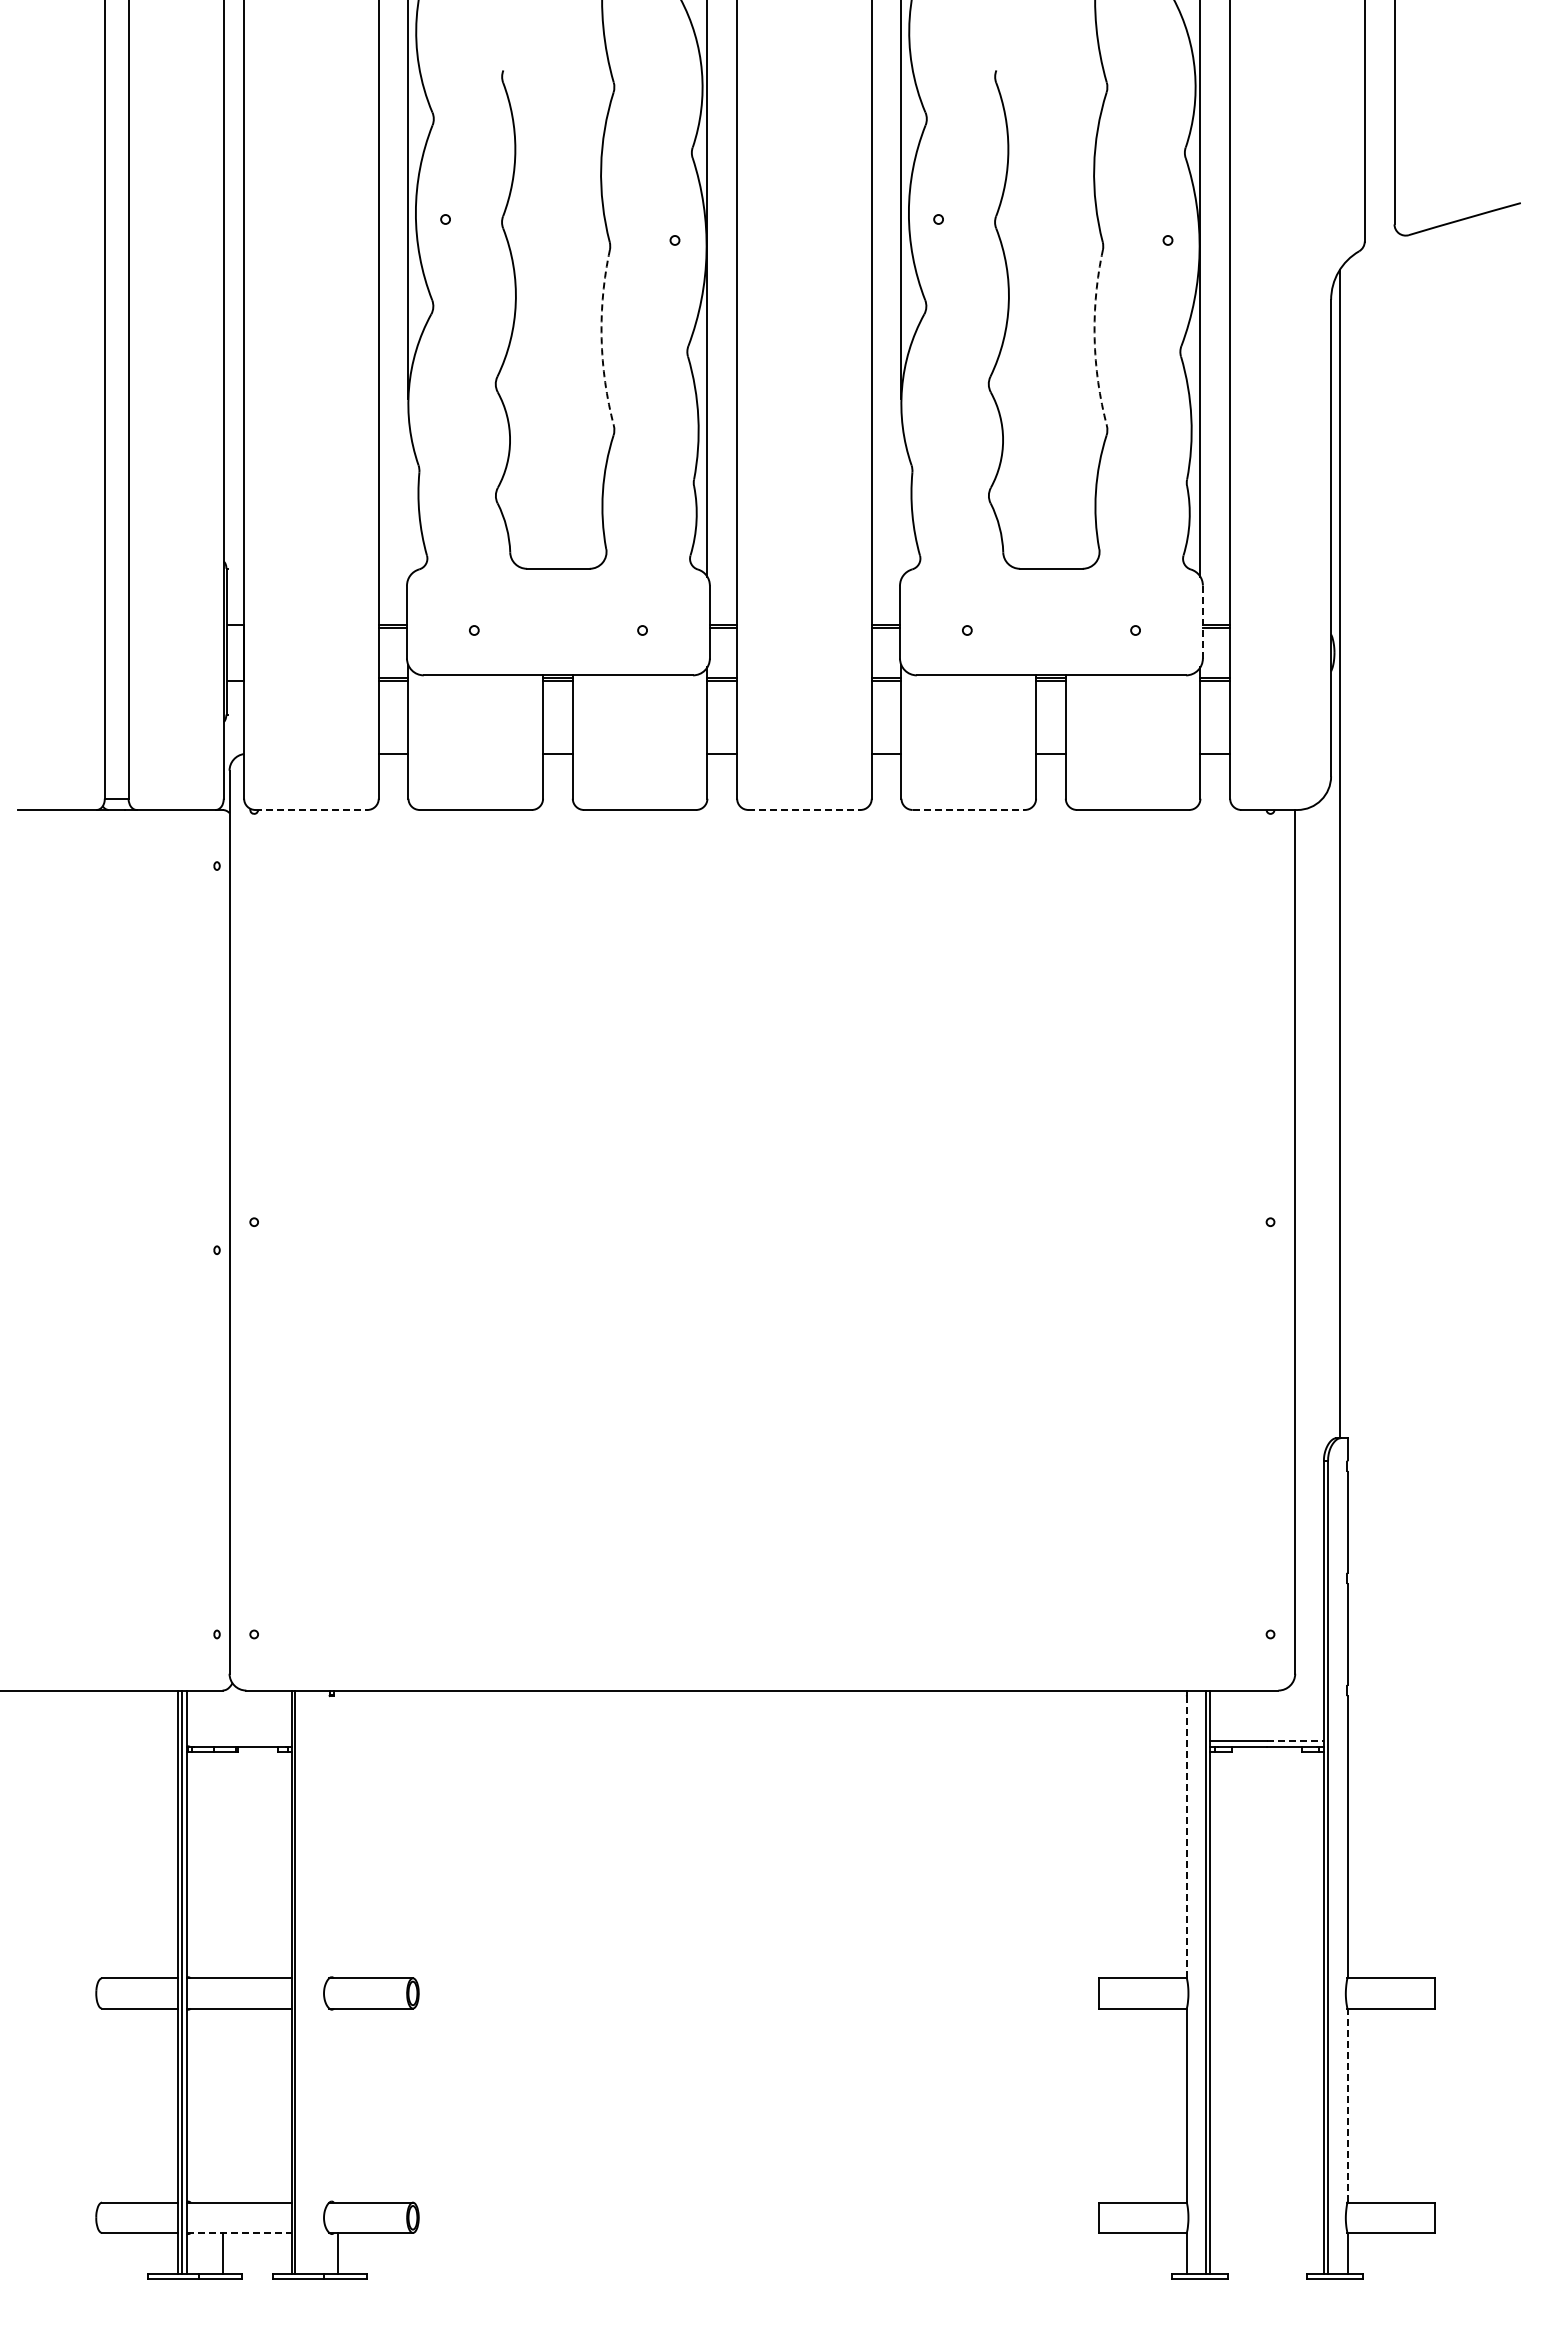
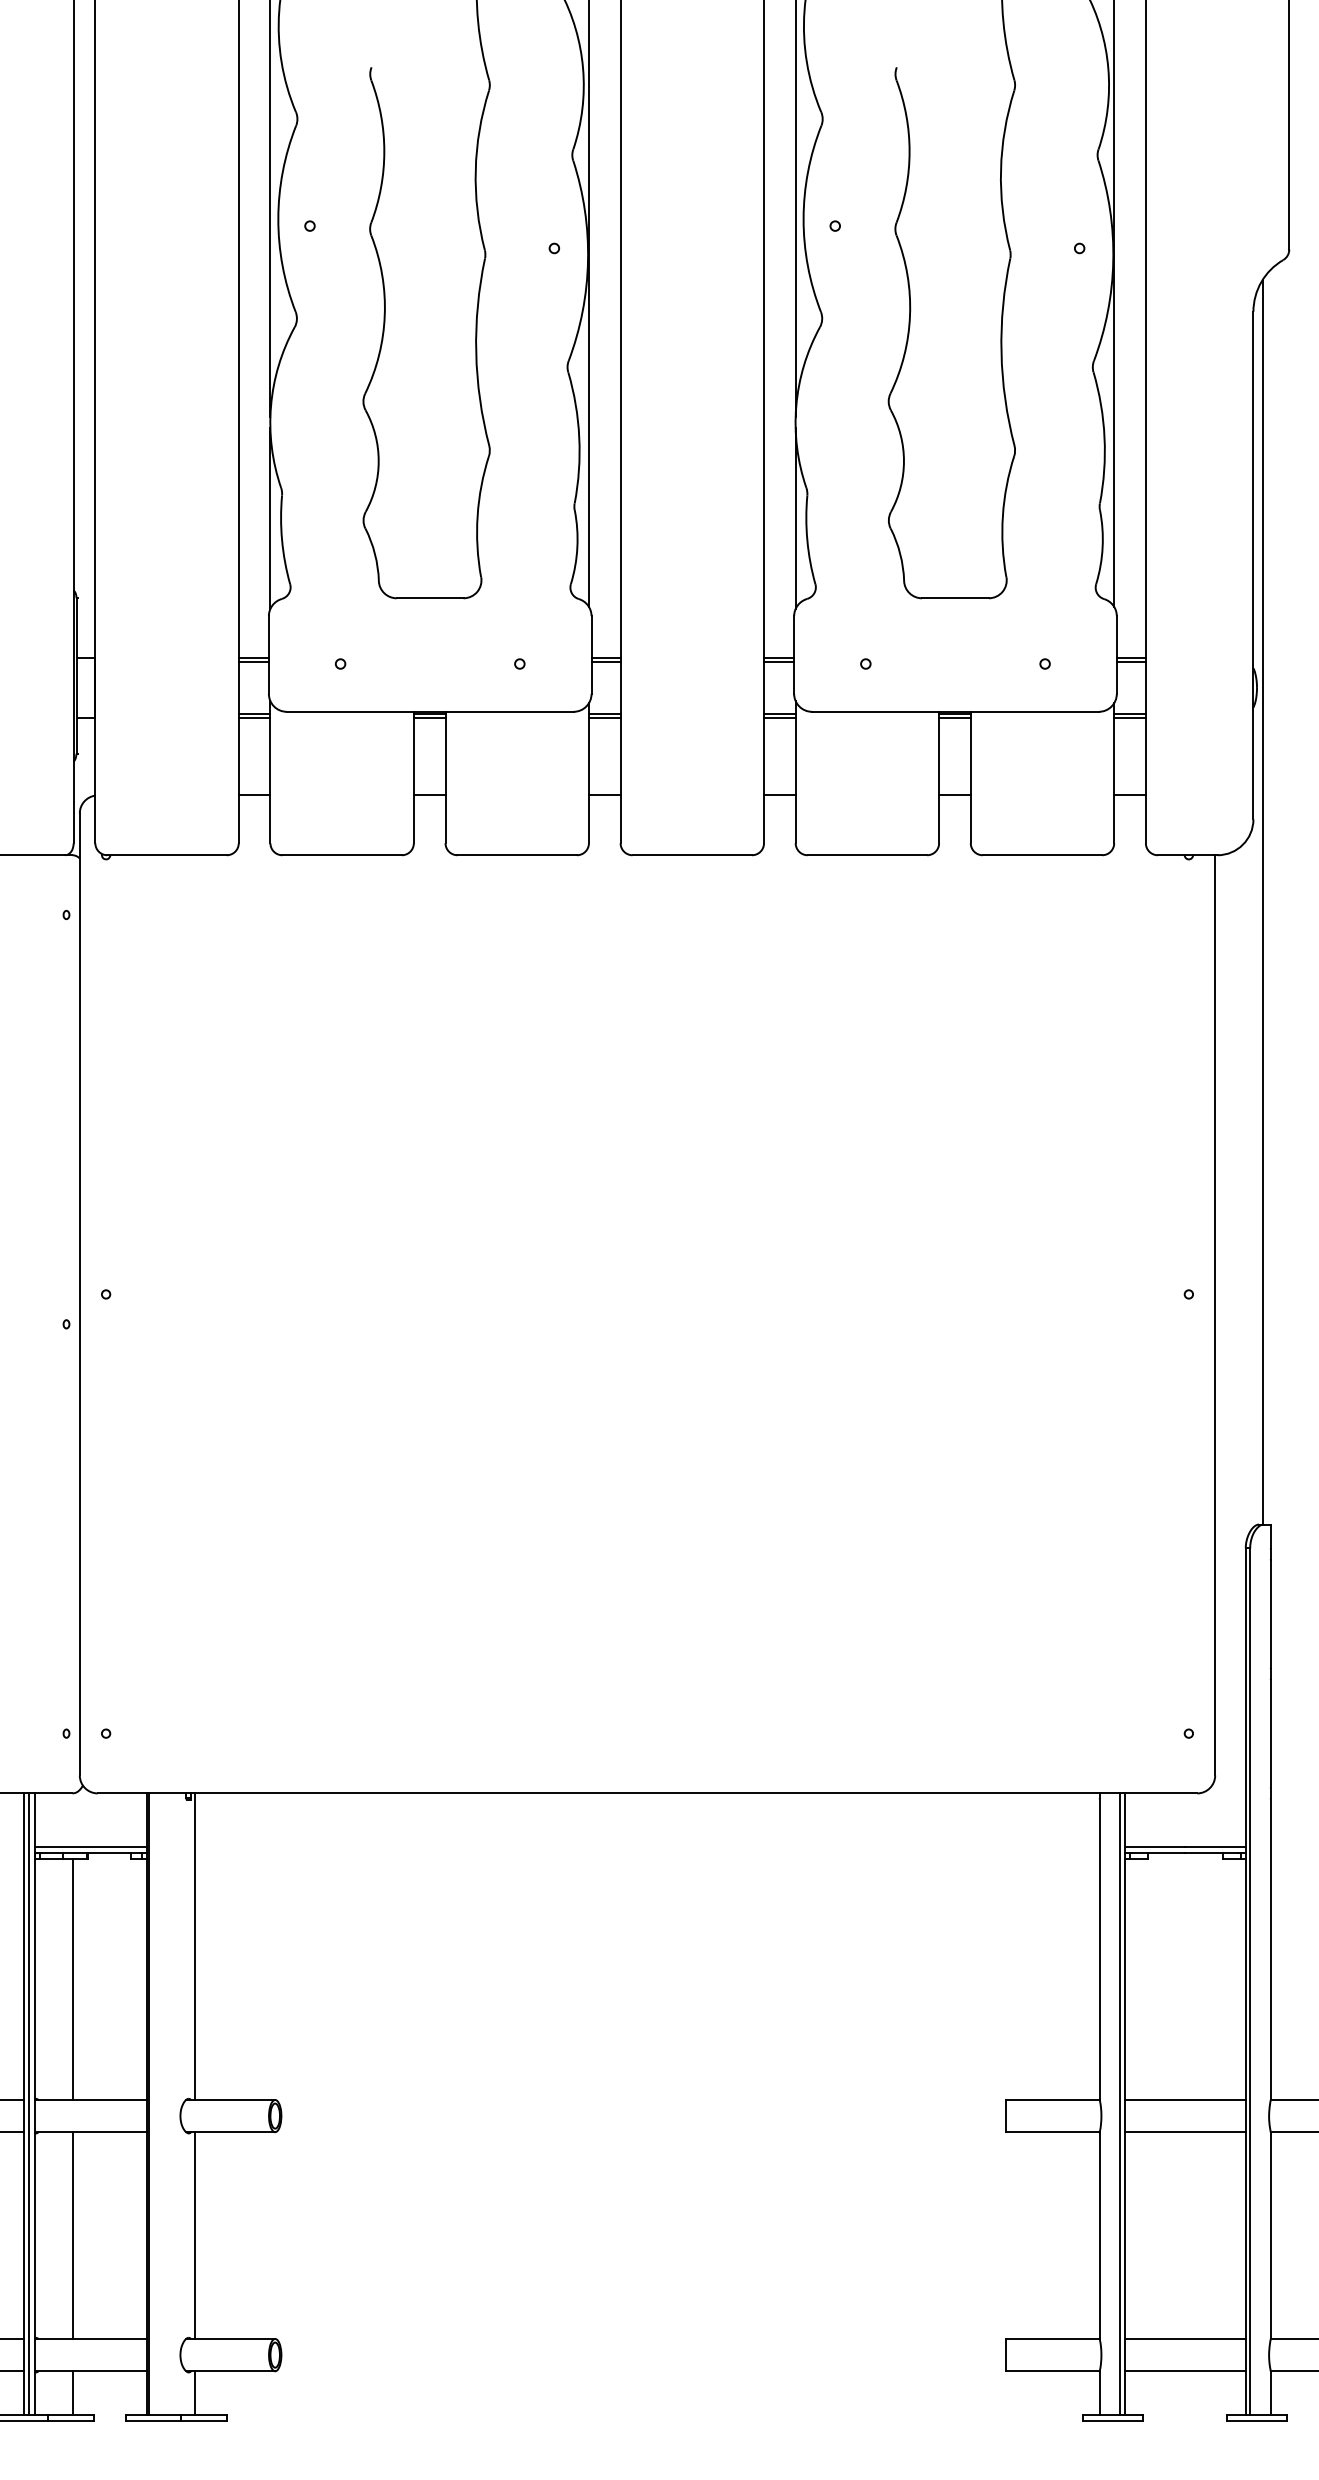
arc: (601, 338) -> (476, 352), dashed -> solid
arc: (1094, 338) -> (1001, 352), dashed -> solid
line: (408, 493) -> (270, 518), added
line: (901, 493) -> (795, 518), added
line: (1202, 621) -> (1116, 654), dashed -> solid
line: (311, 809) -> (167, 854), dashed -> solid
line: (804, 809) -> (692, 854), dashed -> solid
line: (969, 809) -> (868, 854), dashed -> solid
line: (239, 1741) -> (90, 1847), added
line: (1296, 1741) -> (1216, 1847), dashed -> solid
line: (337, 1834) -> (194, 1946), added
line: (1186, 1837) -> (1099, 1949), dashed -> solid
line: (222, 1865) -> (72, 1979), added
line: (1266, 1978) -> (1184, 2100), added
line: (1266, 2008) -> (1184, 2132), added
line: (222, 2105) -> (72, 2235), added
line: (337, 2105) -> (194, 2235), added
line: (1347, 2105) -> (1270, 2235), dashed -> solid
line: (1266, 2202) -> (1184, 2338), added
line: (240, 2232) -> (91, 2370), dashed -> solid
line: (1266, 2232) -> (1184, 2370), added

